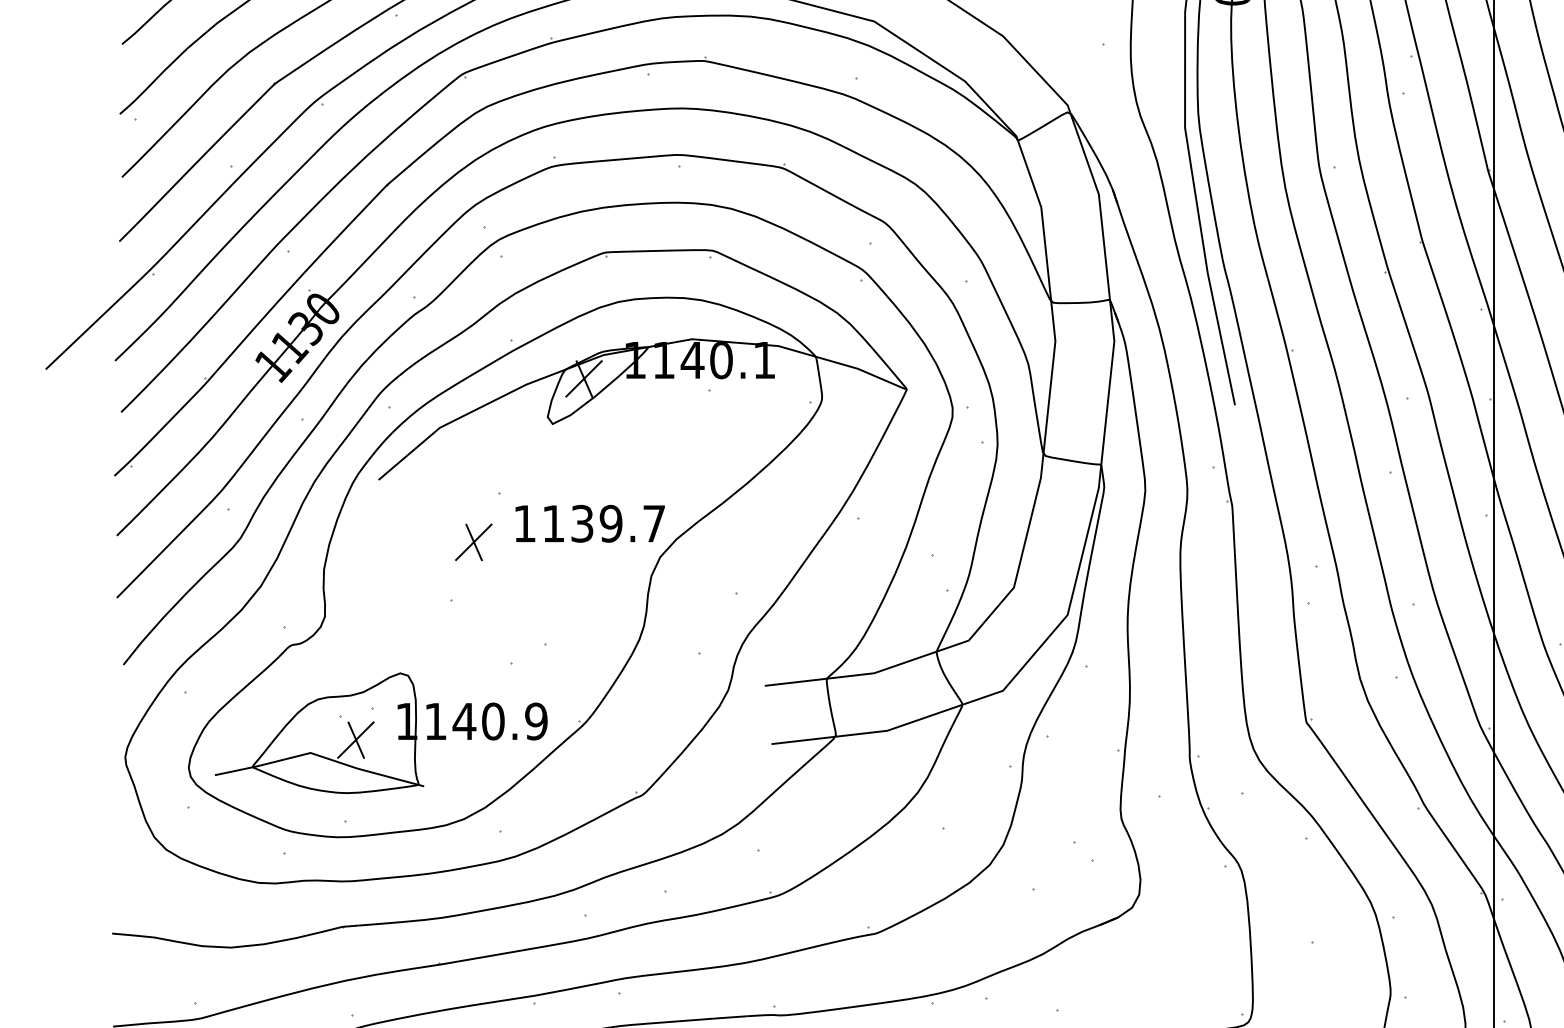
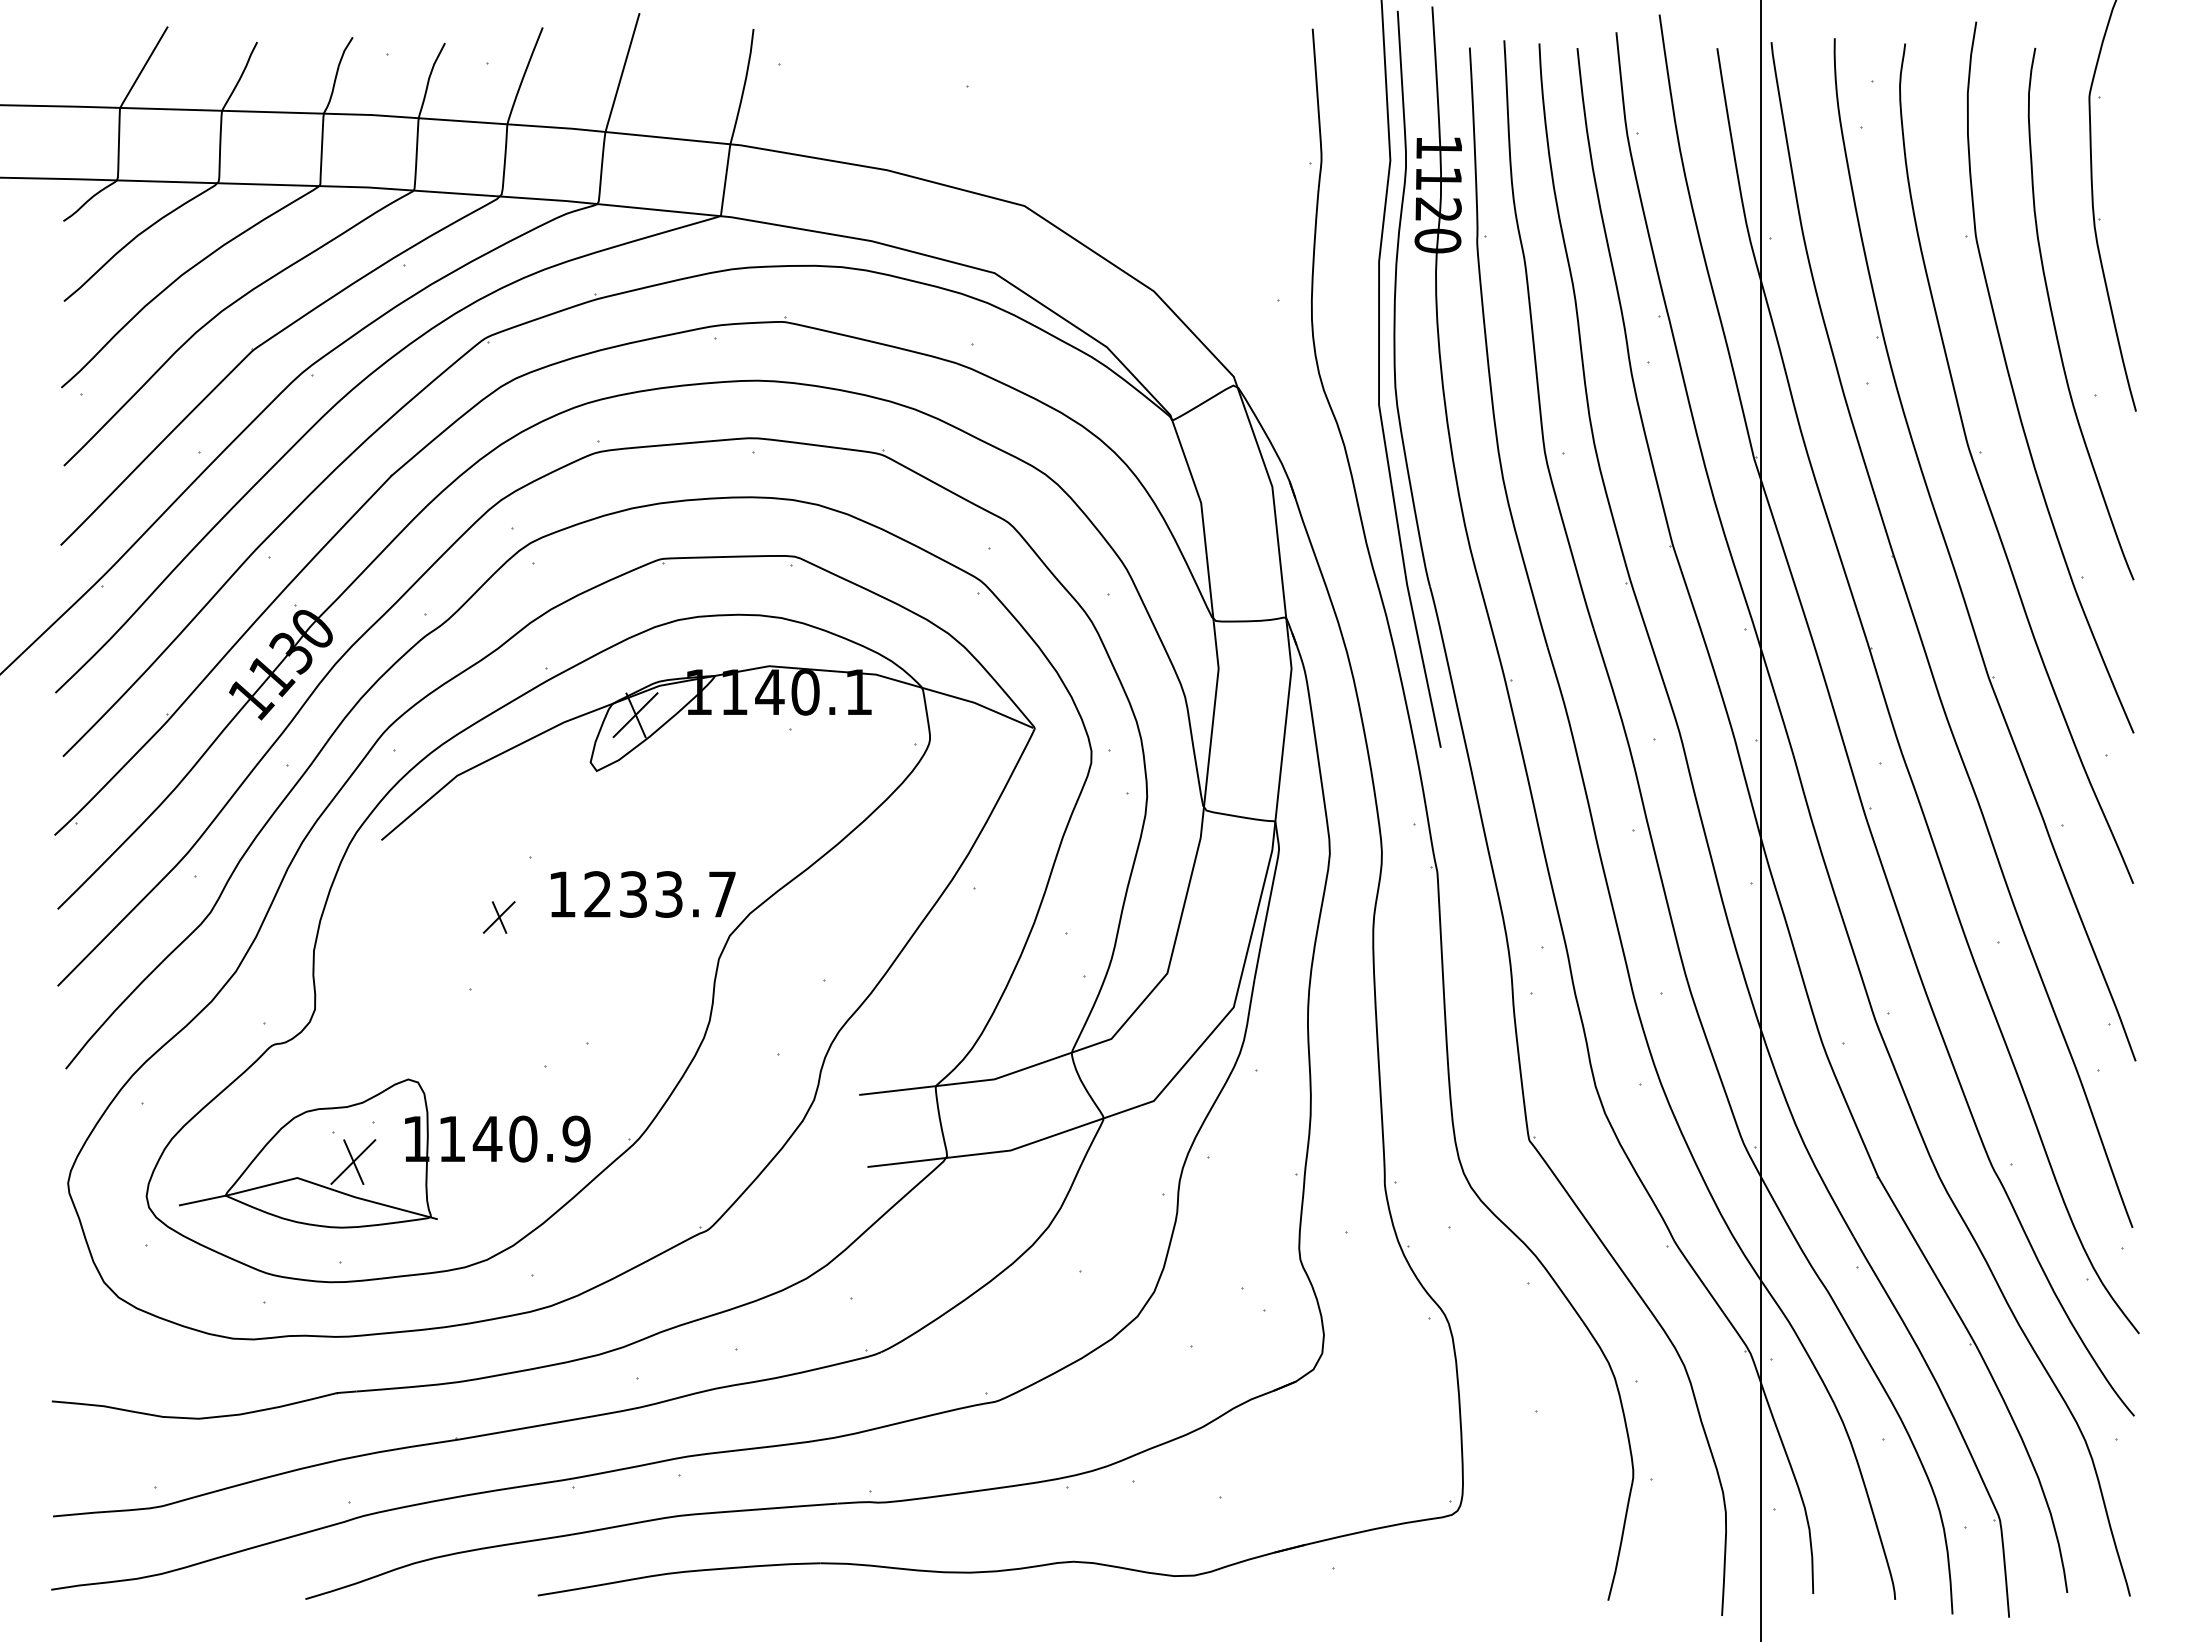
text: (582, 523) -> (633, 894), 1139.7 -> 1233.7
part: (474, 542) -> (499, 917), size x0.7

